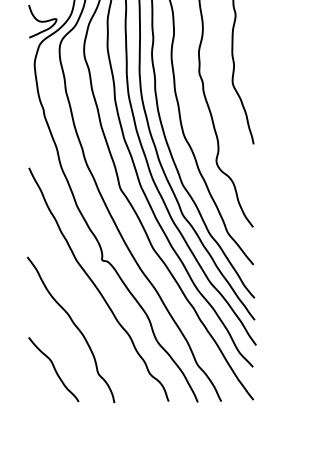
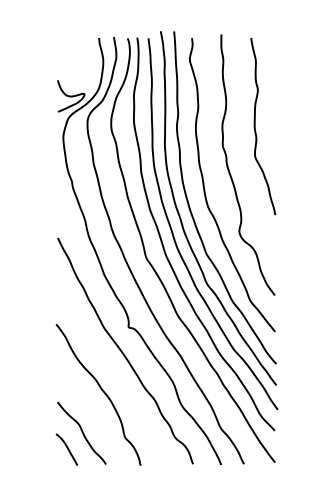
curve: (37, 385) -> (66, 448), added

